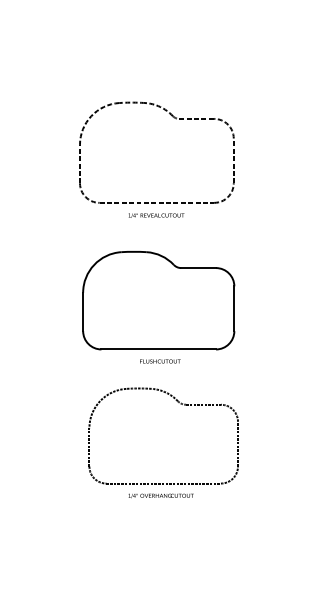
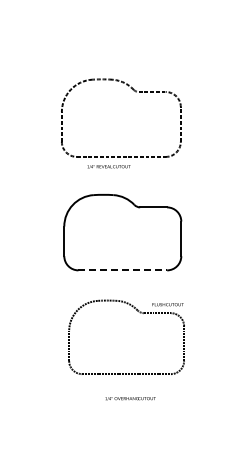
text: (155, 215) -> (108, 166), moved
line: (159, 349) -> (123, 270), solid -> dashed
text: (159, 361) -> (167, 304), moved
text: (160, 495) -> (130, 398), moved

